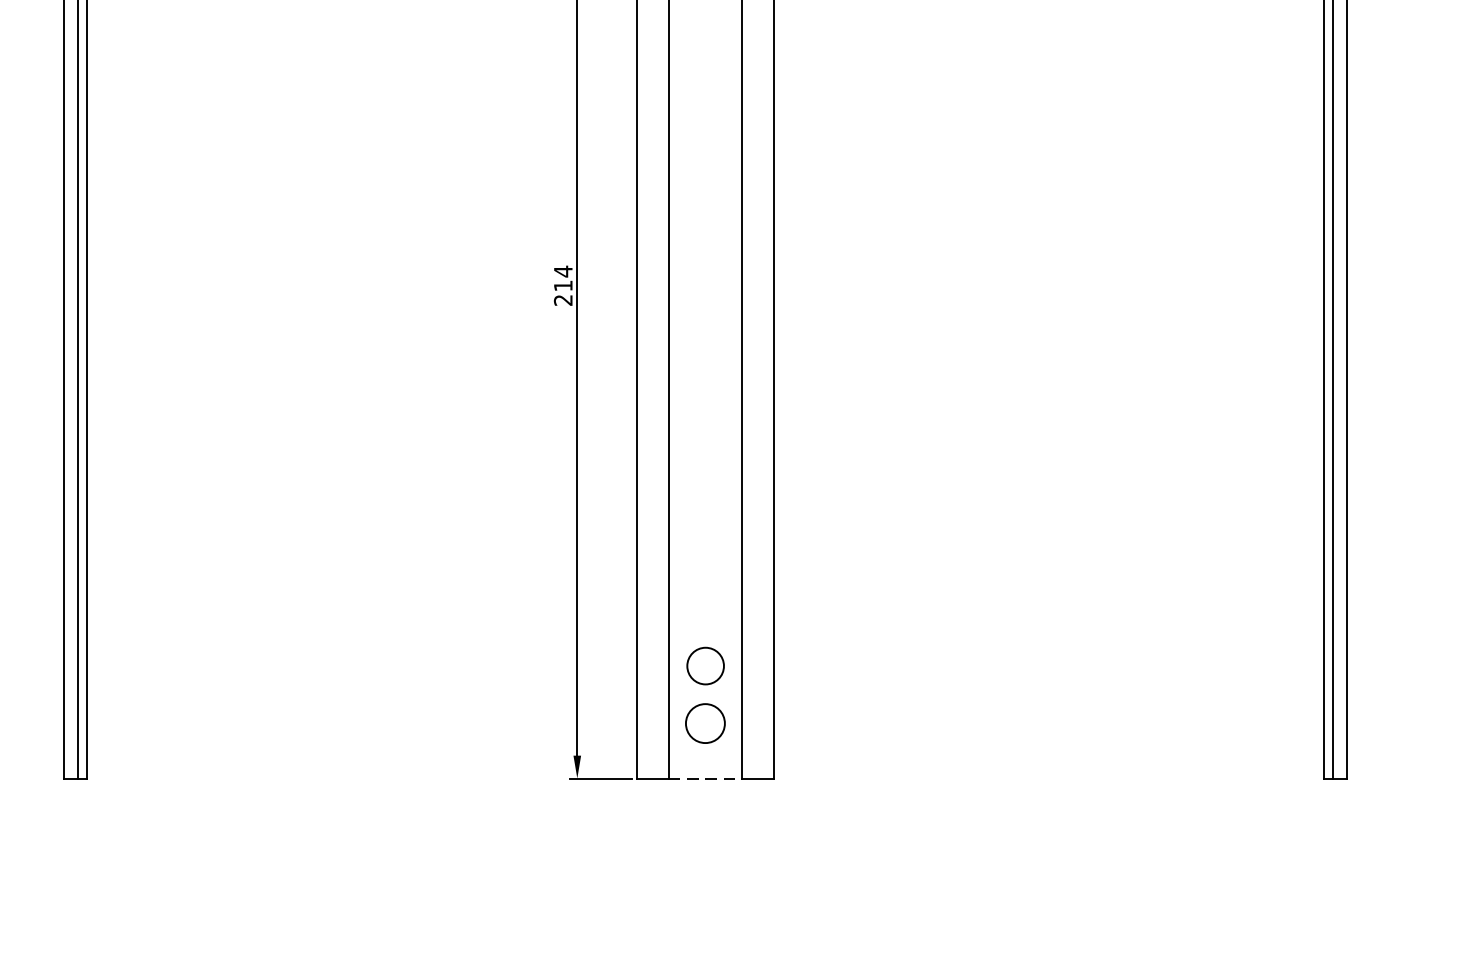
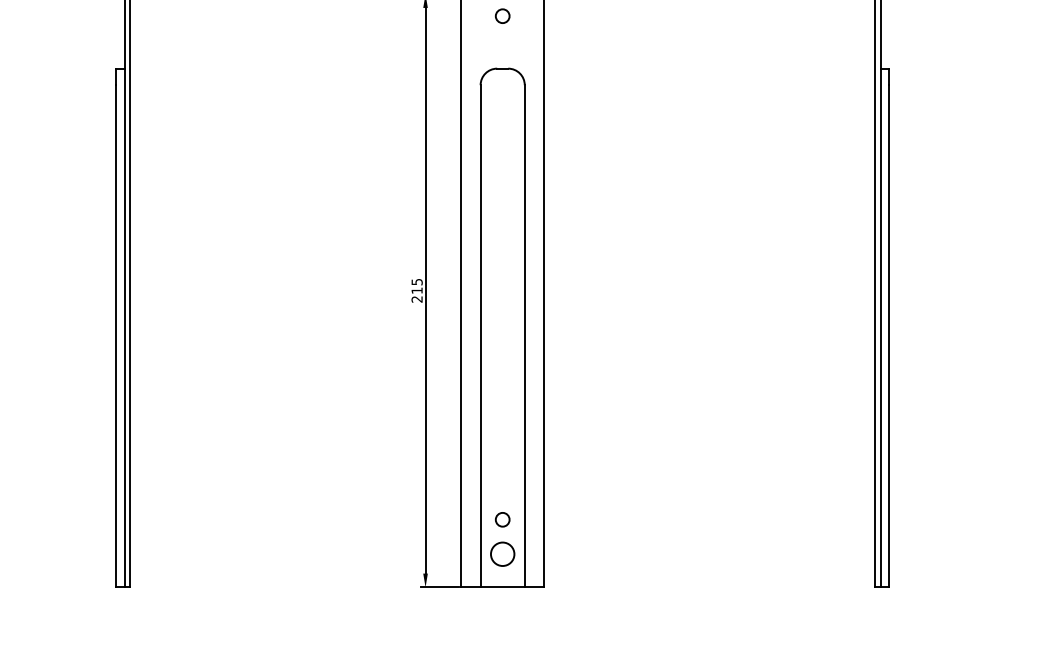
text: (562, 270) -> (416, 281), 214 -> 215
circle: (705, 665) -> (502, 519), size x0.62
line: (706, 778) -> (503, 587), dashed -> solid

